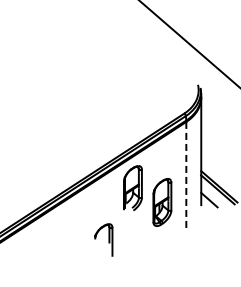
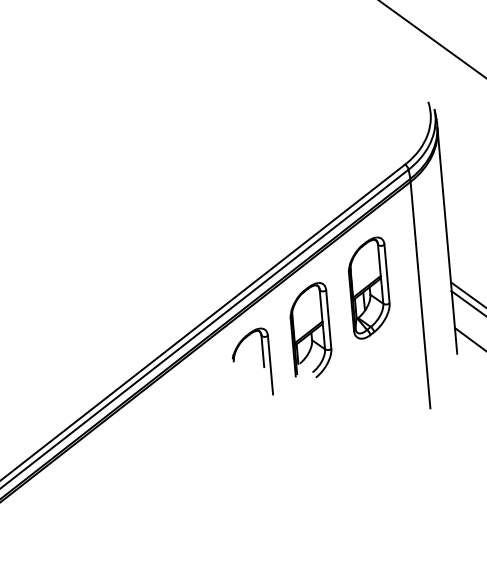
line: (186, 175) -> (420, 294), dashed -> solid
part: (162, 202) -> (369, 288), moved
part: (103, 239) -> (251, 361), moved

